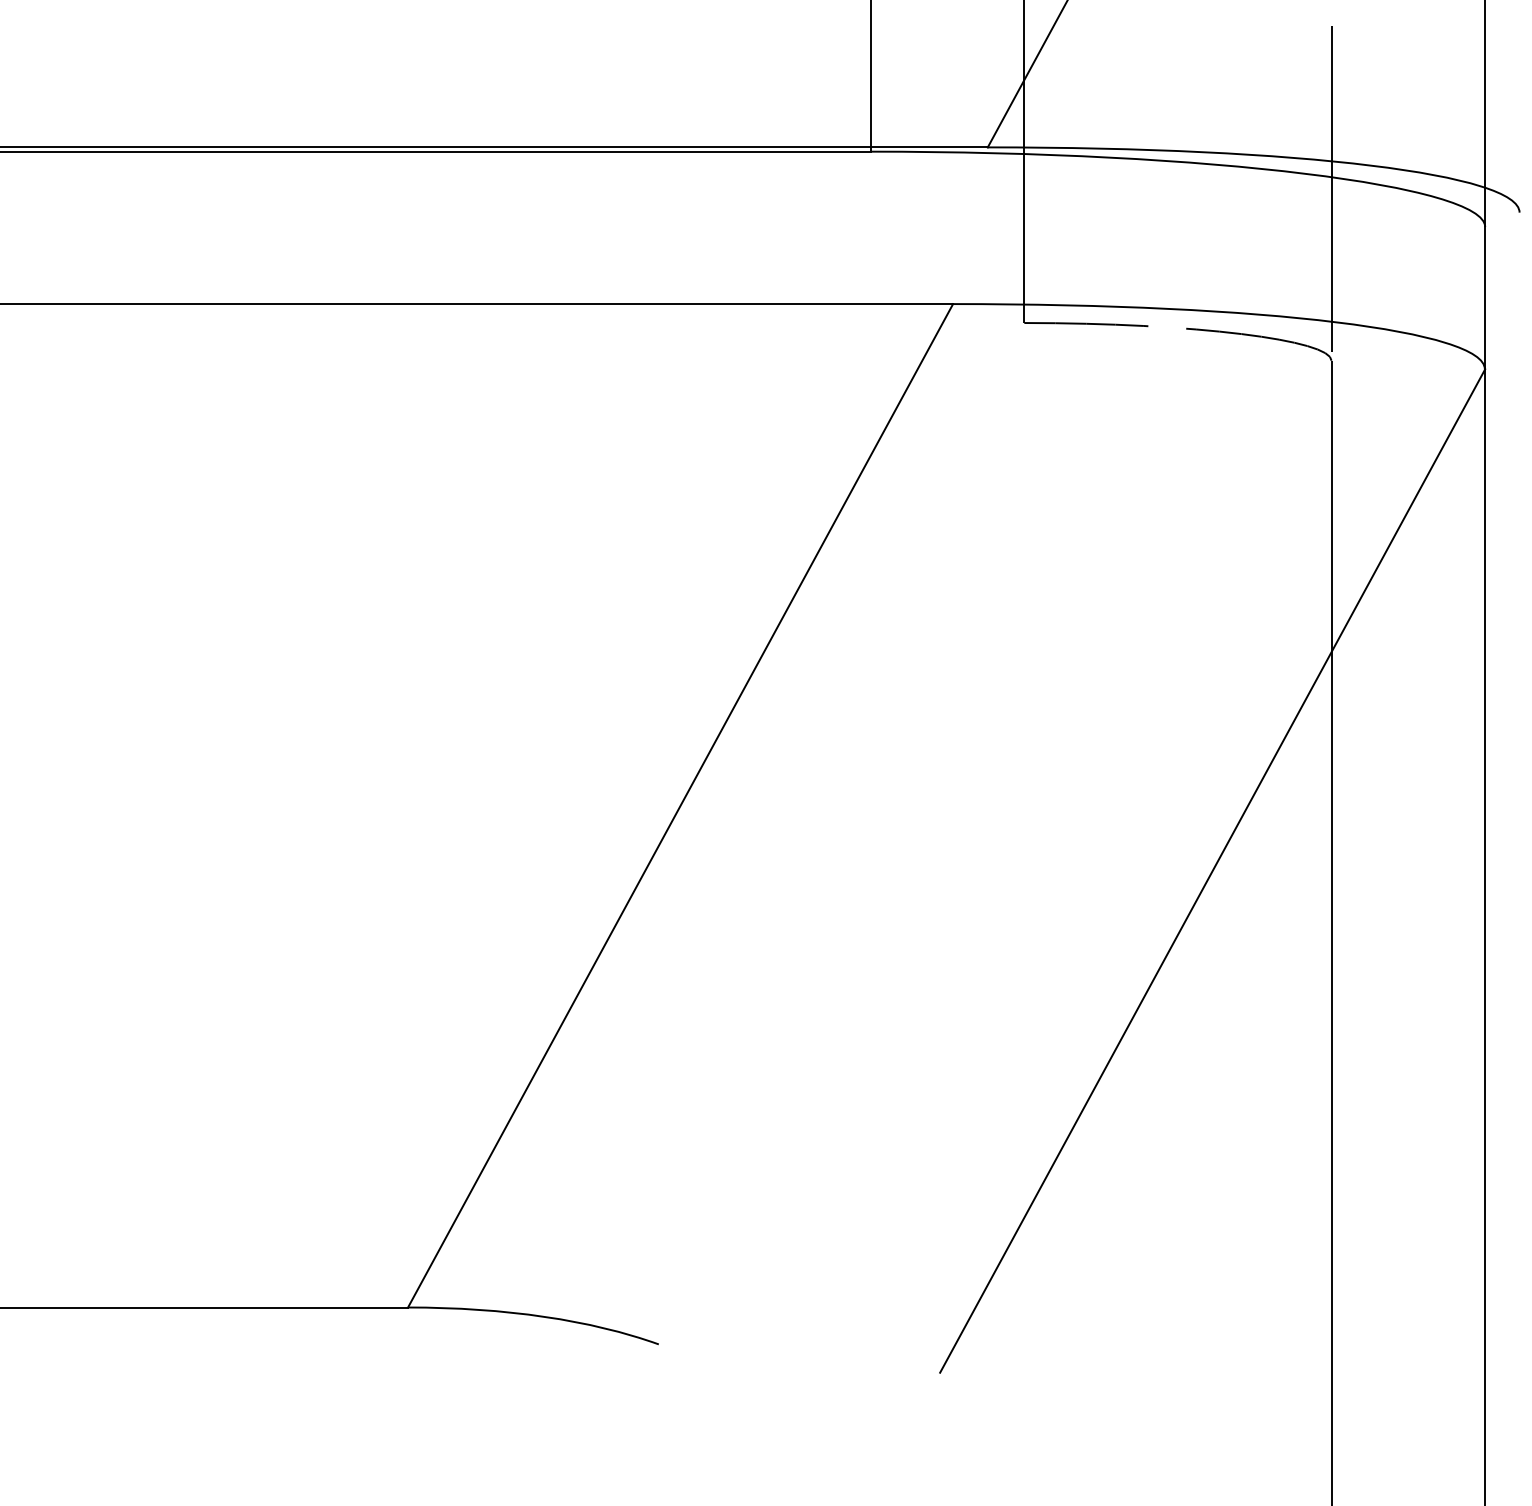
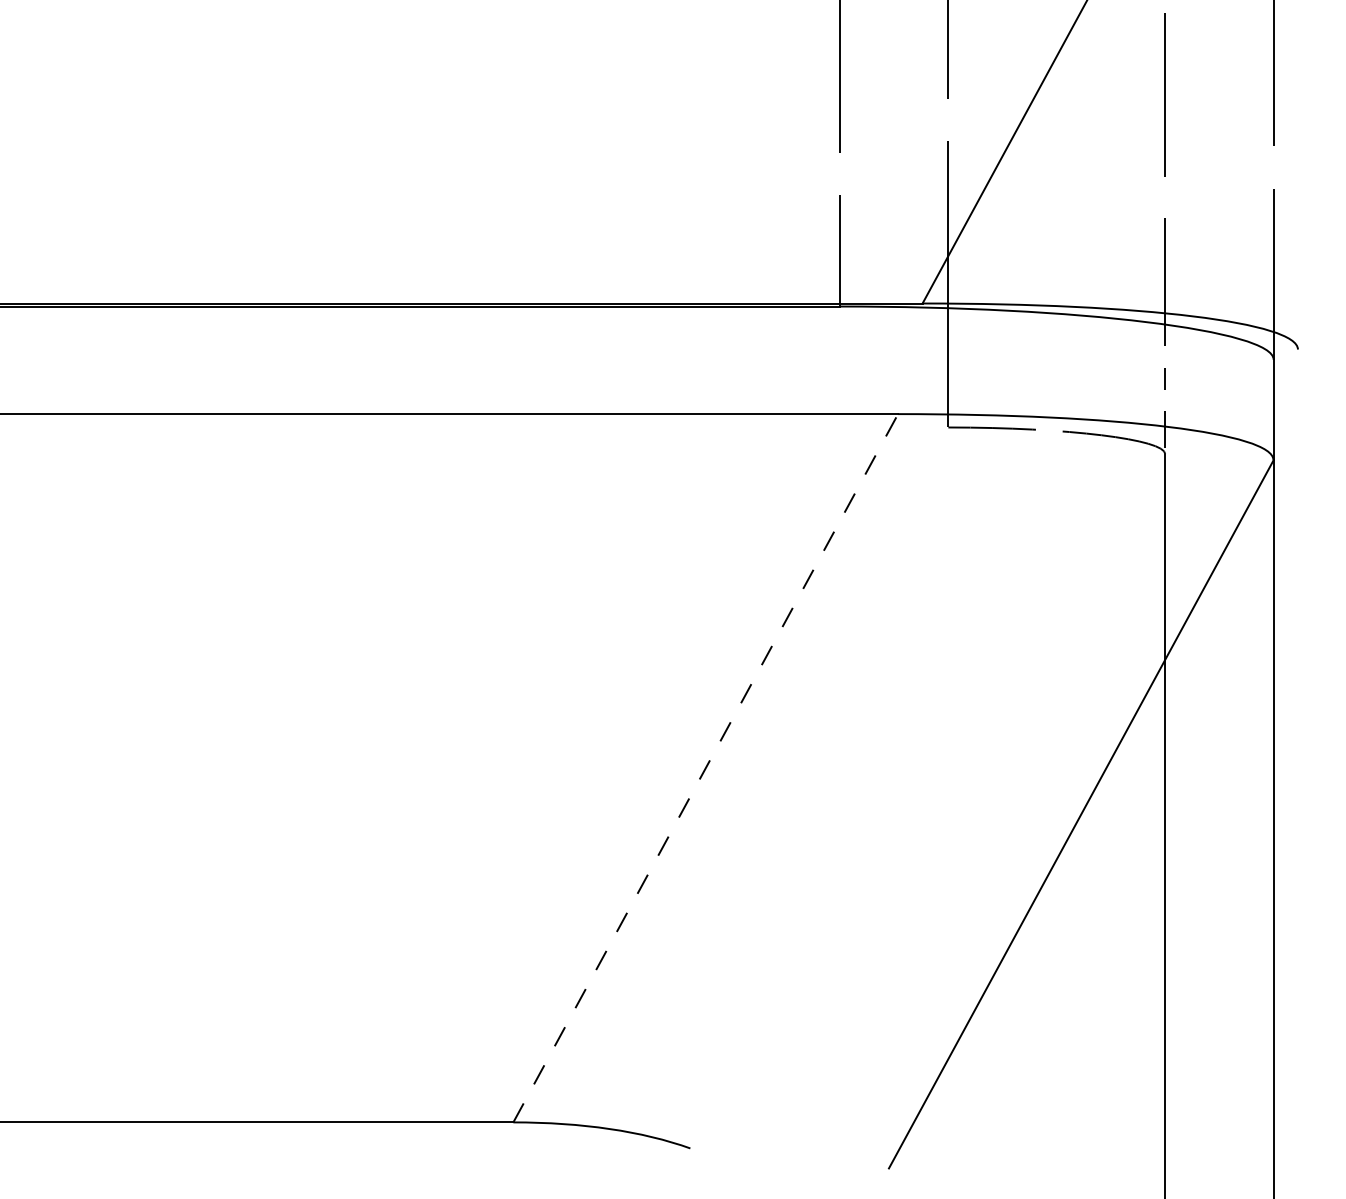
line: (1331, 249) -> (1165, 375), solid -> dashed
line: (680, 804) -> (705, 767), solid -> dashed

